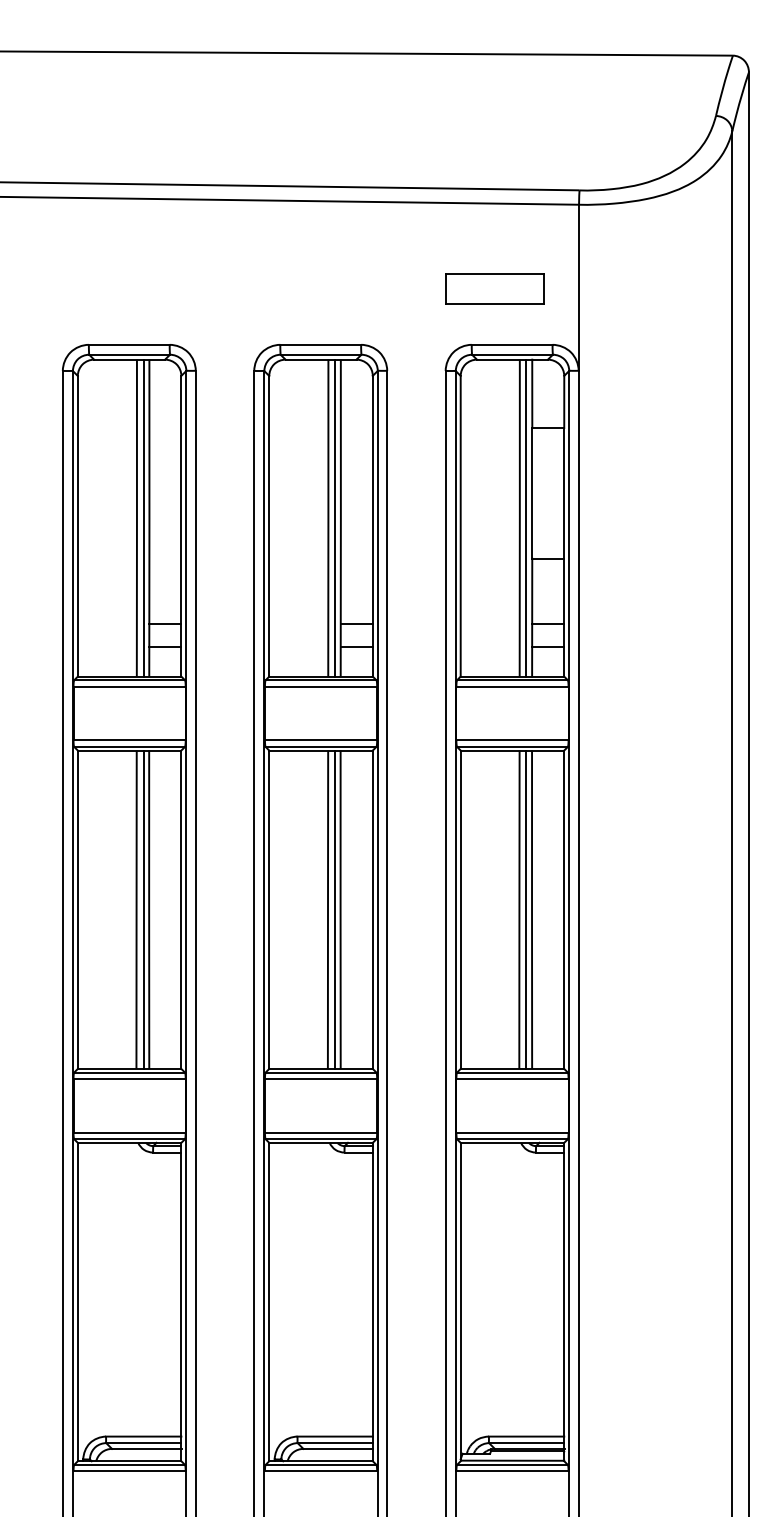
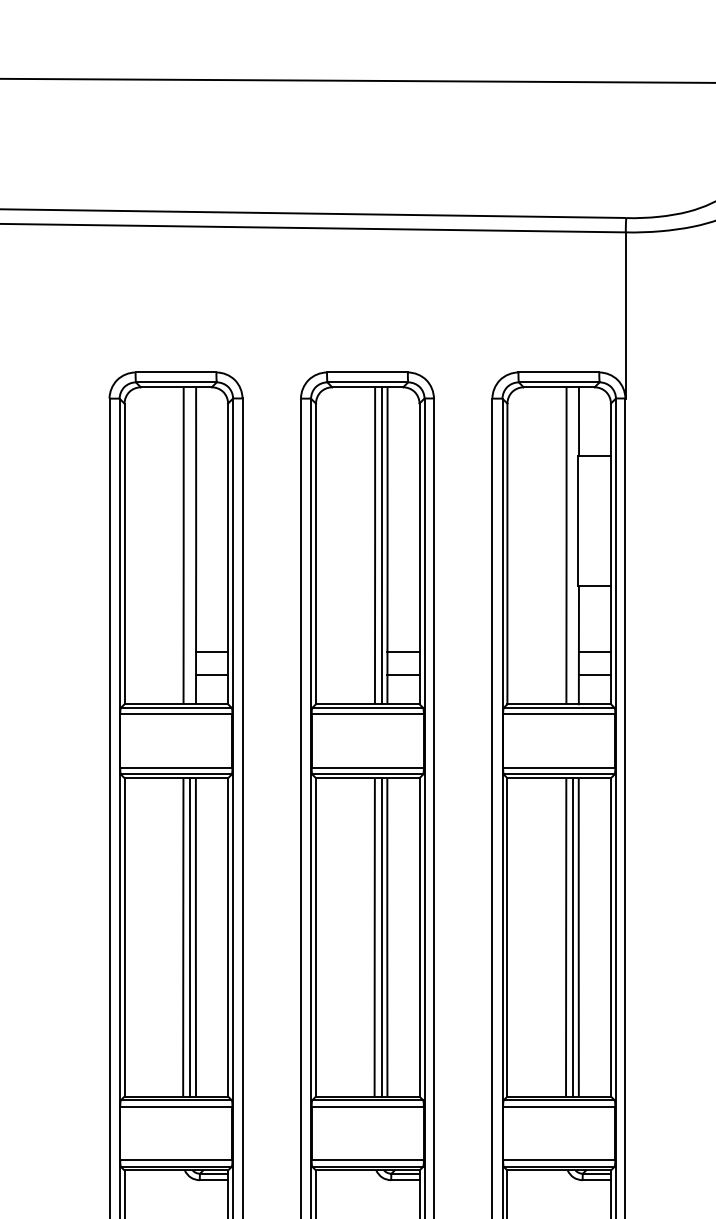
part: (494, 288) -> (541, 316), removed
line: (143, 517) -> (190, 545), removed
line: (526, 517) -> (573, 545), removed

